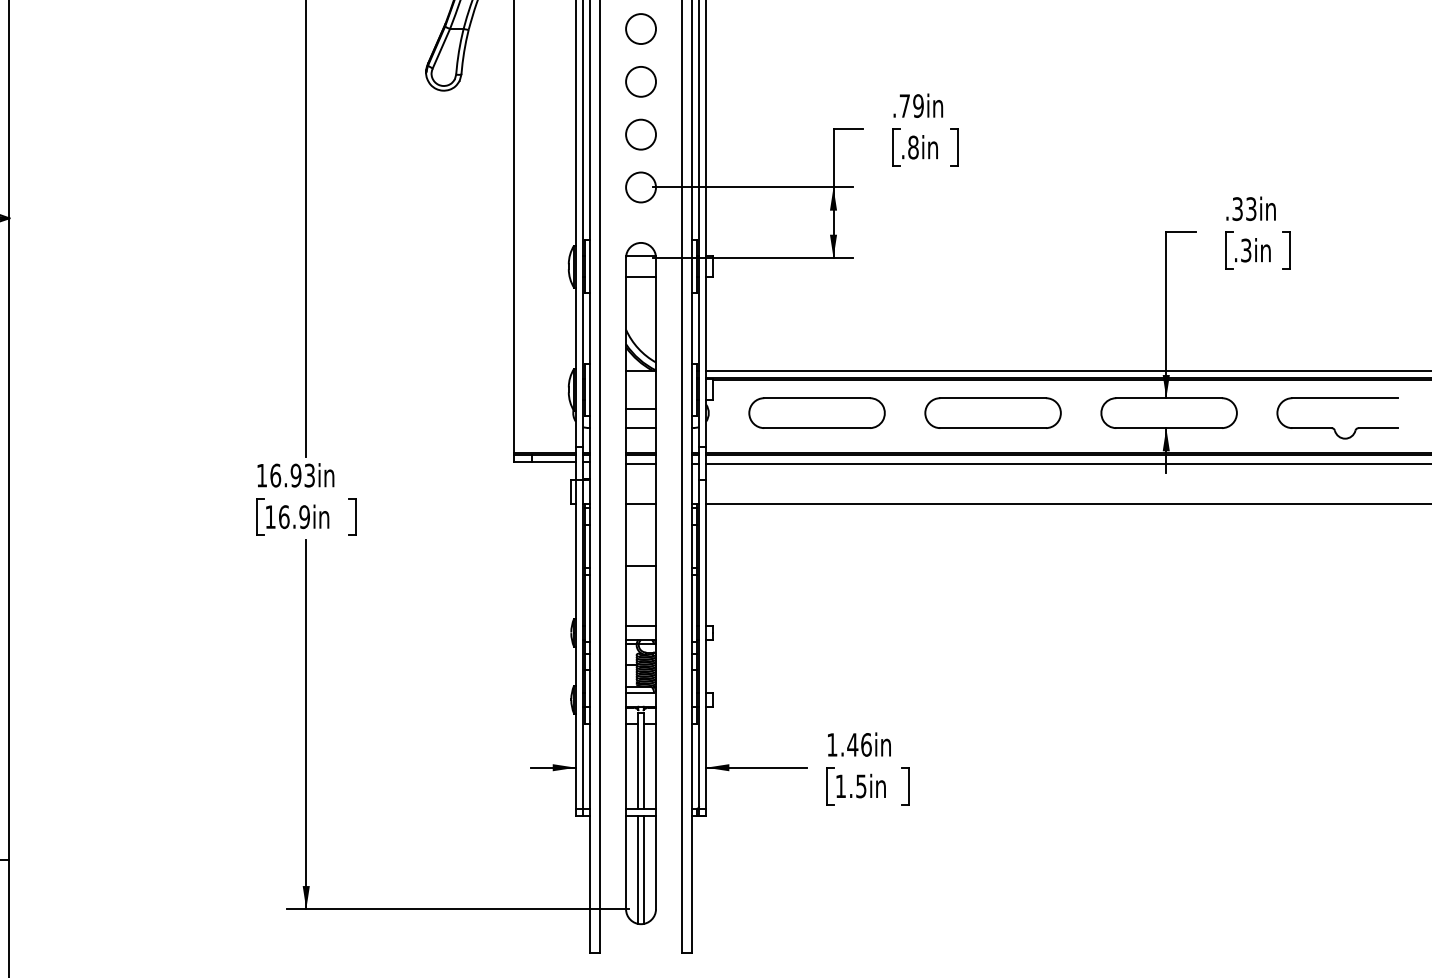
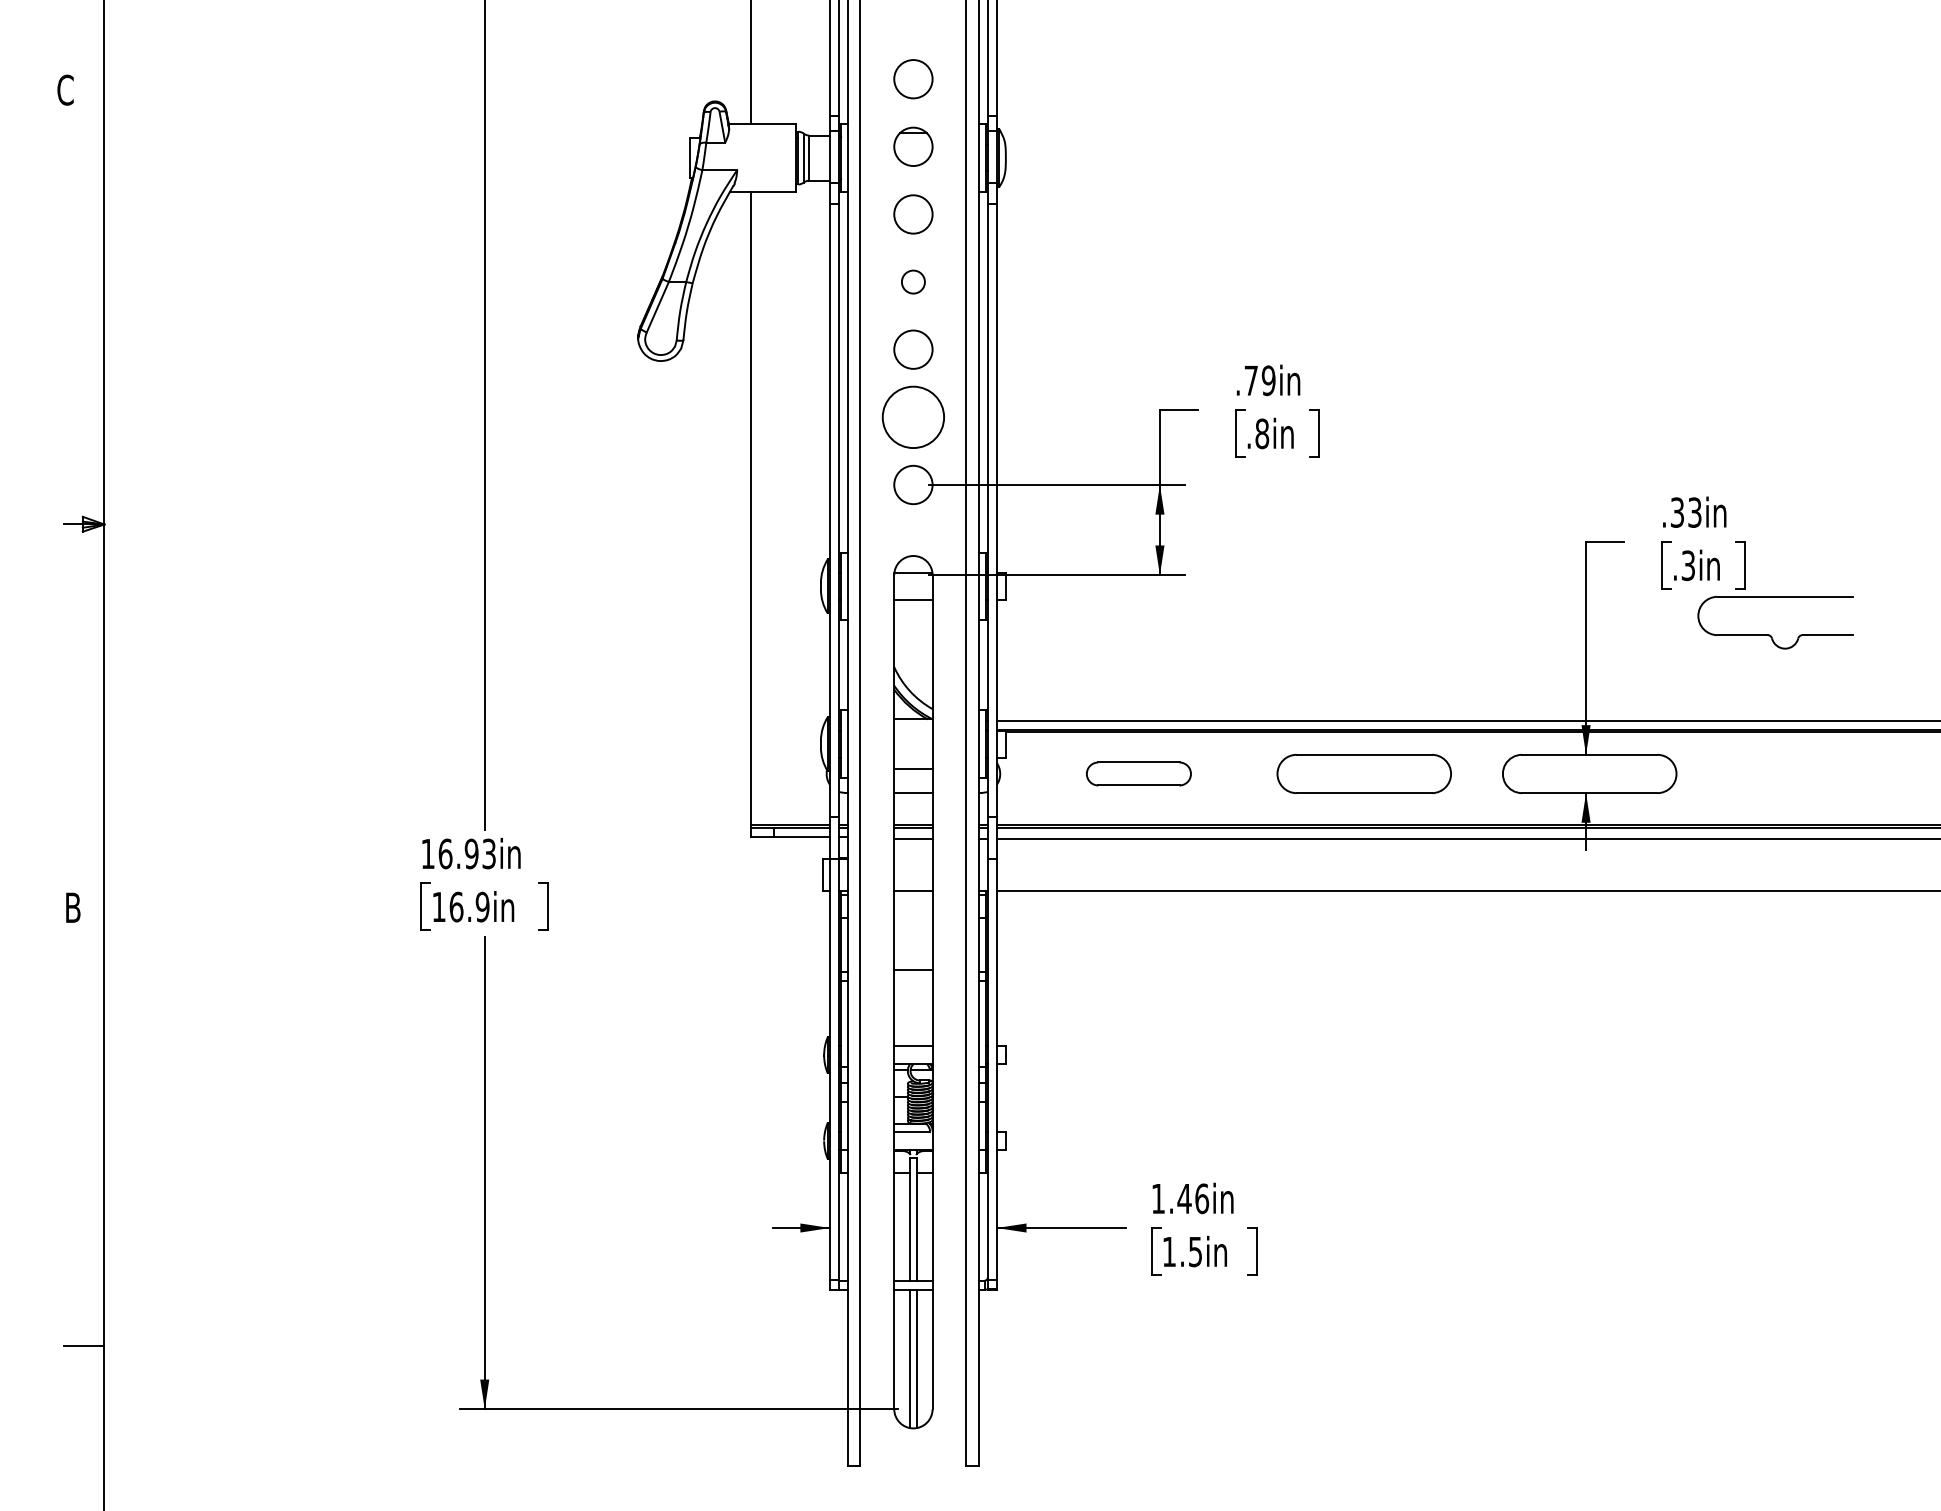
circle: (641, 28) -> (913, 281), size x0.6
circle: (641, 134) -> (913, 417), size x1.6
part: (816, 412) -> (1138, 773), size x0.6
part: (1332, 427) -> (1769, 634), moved

